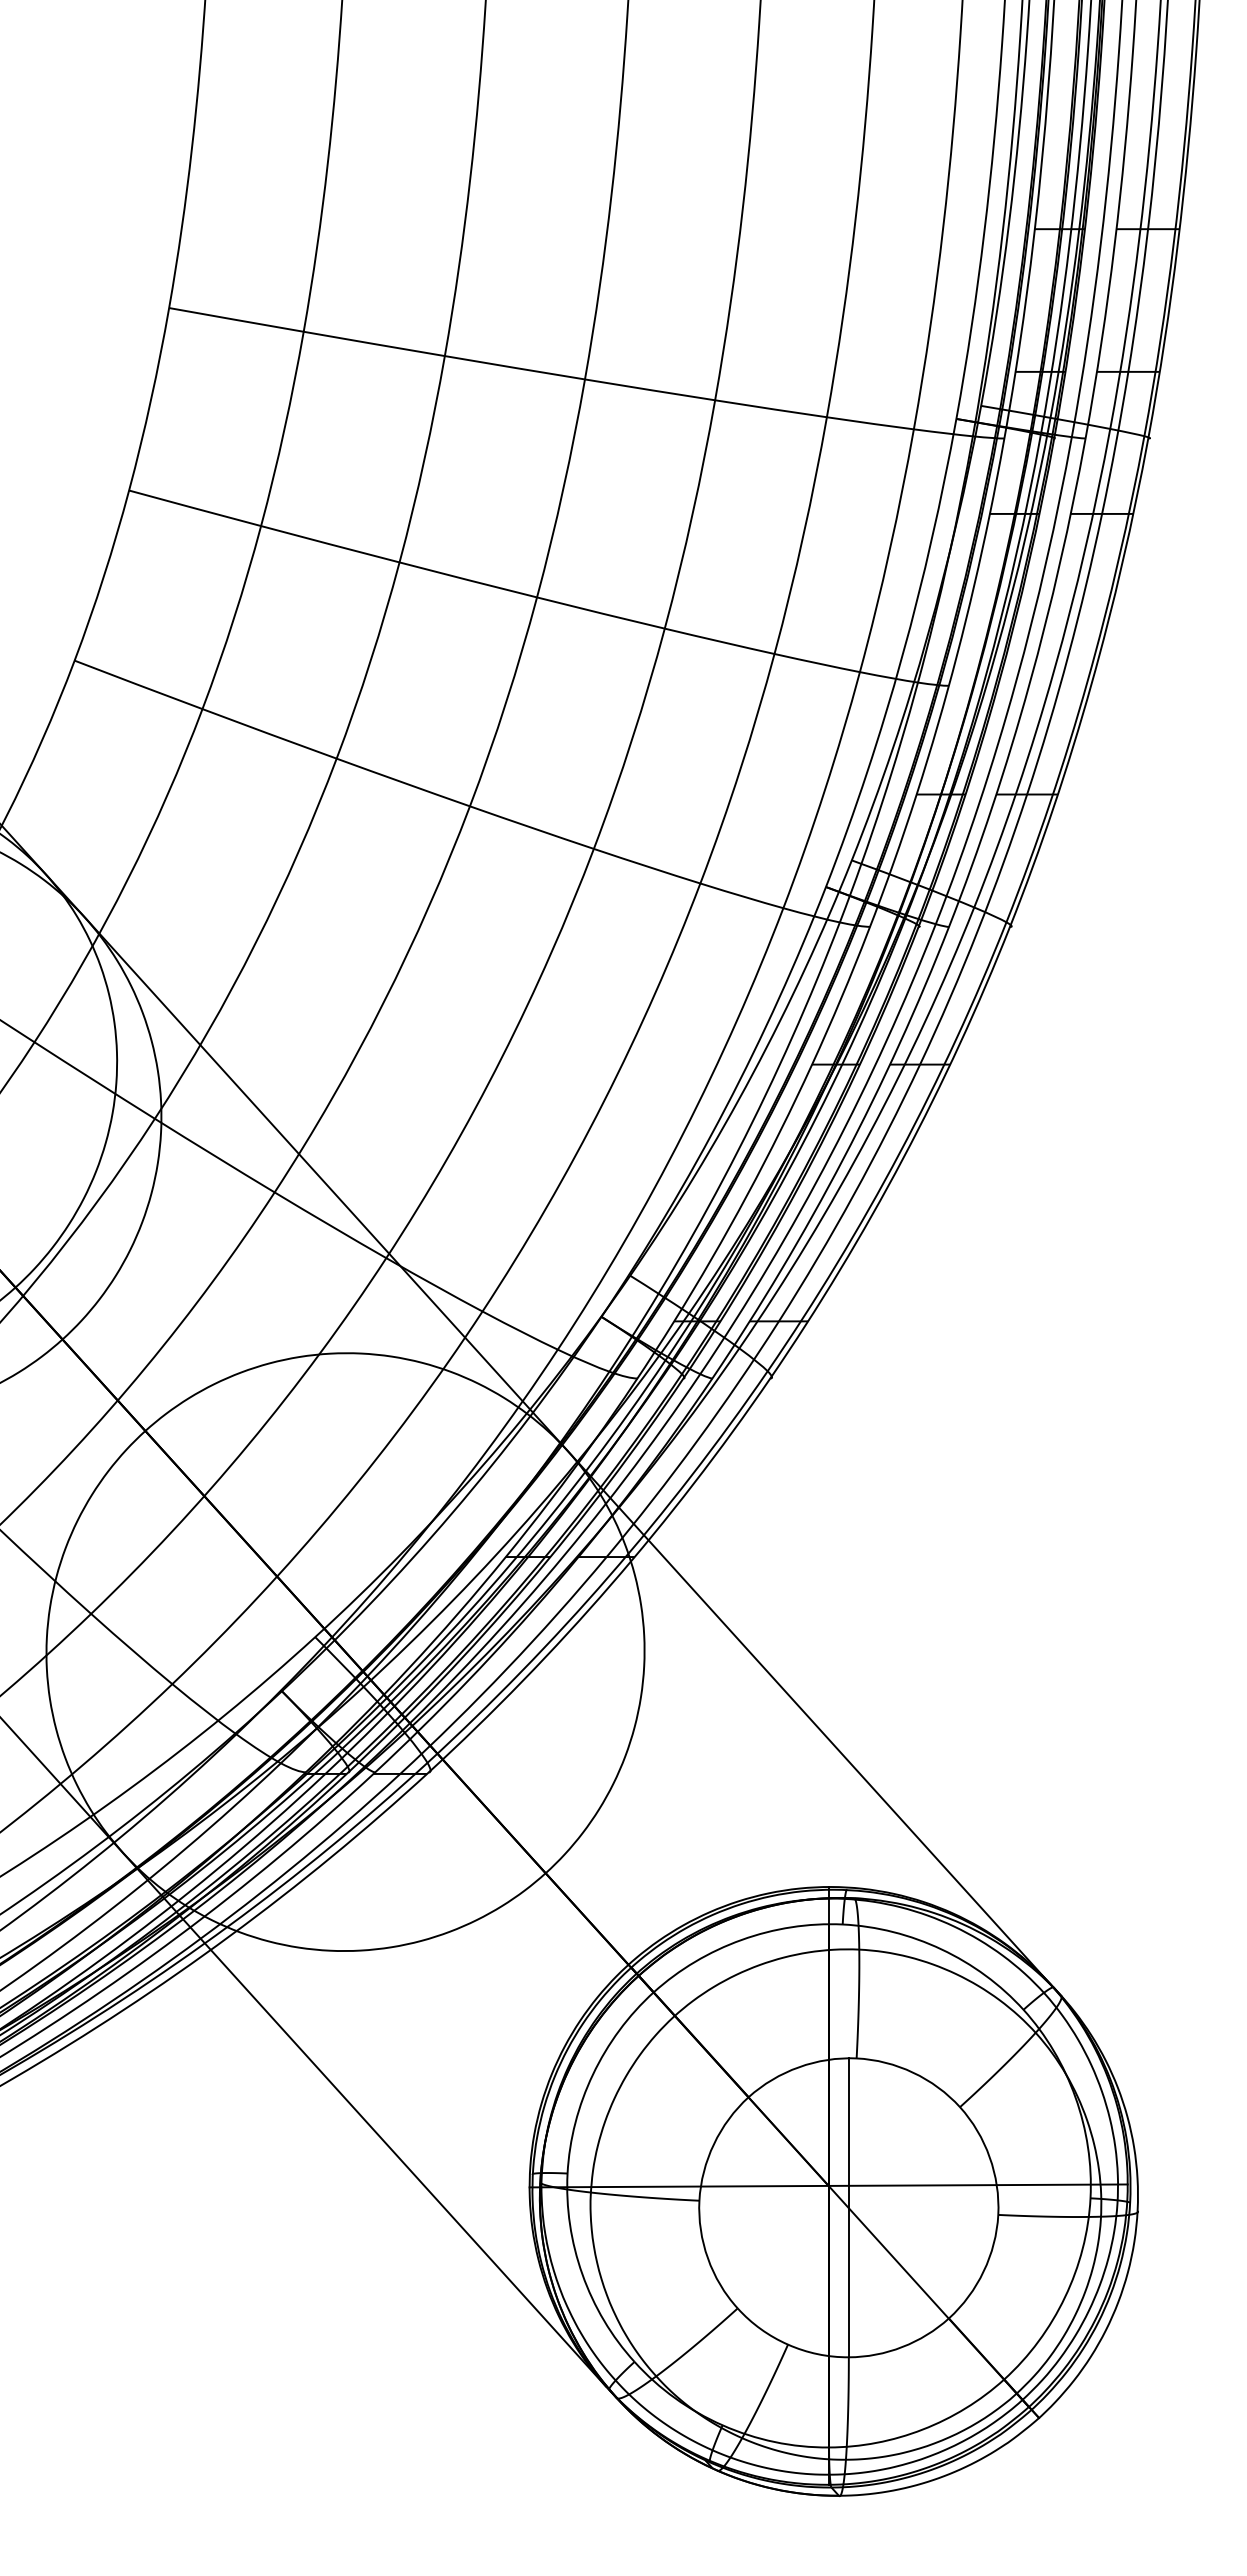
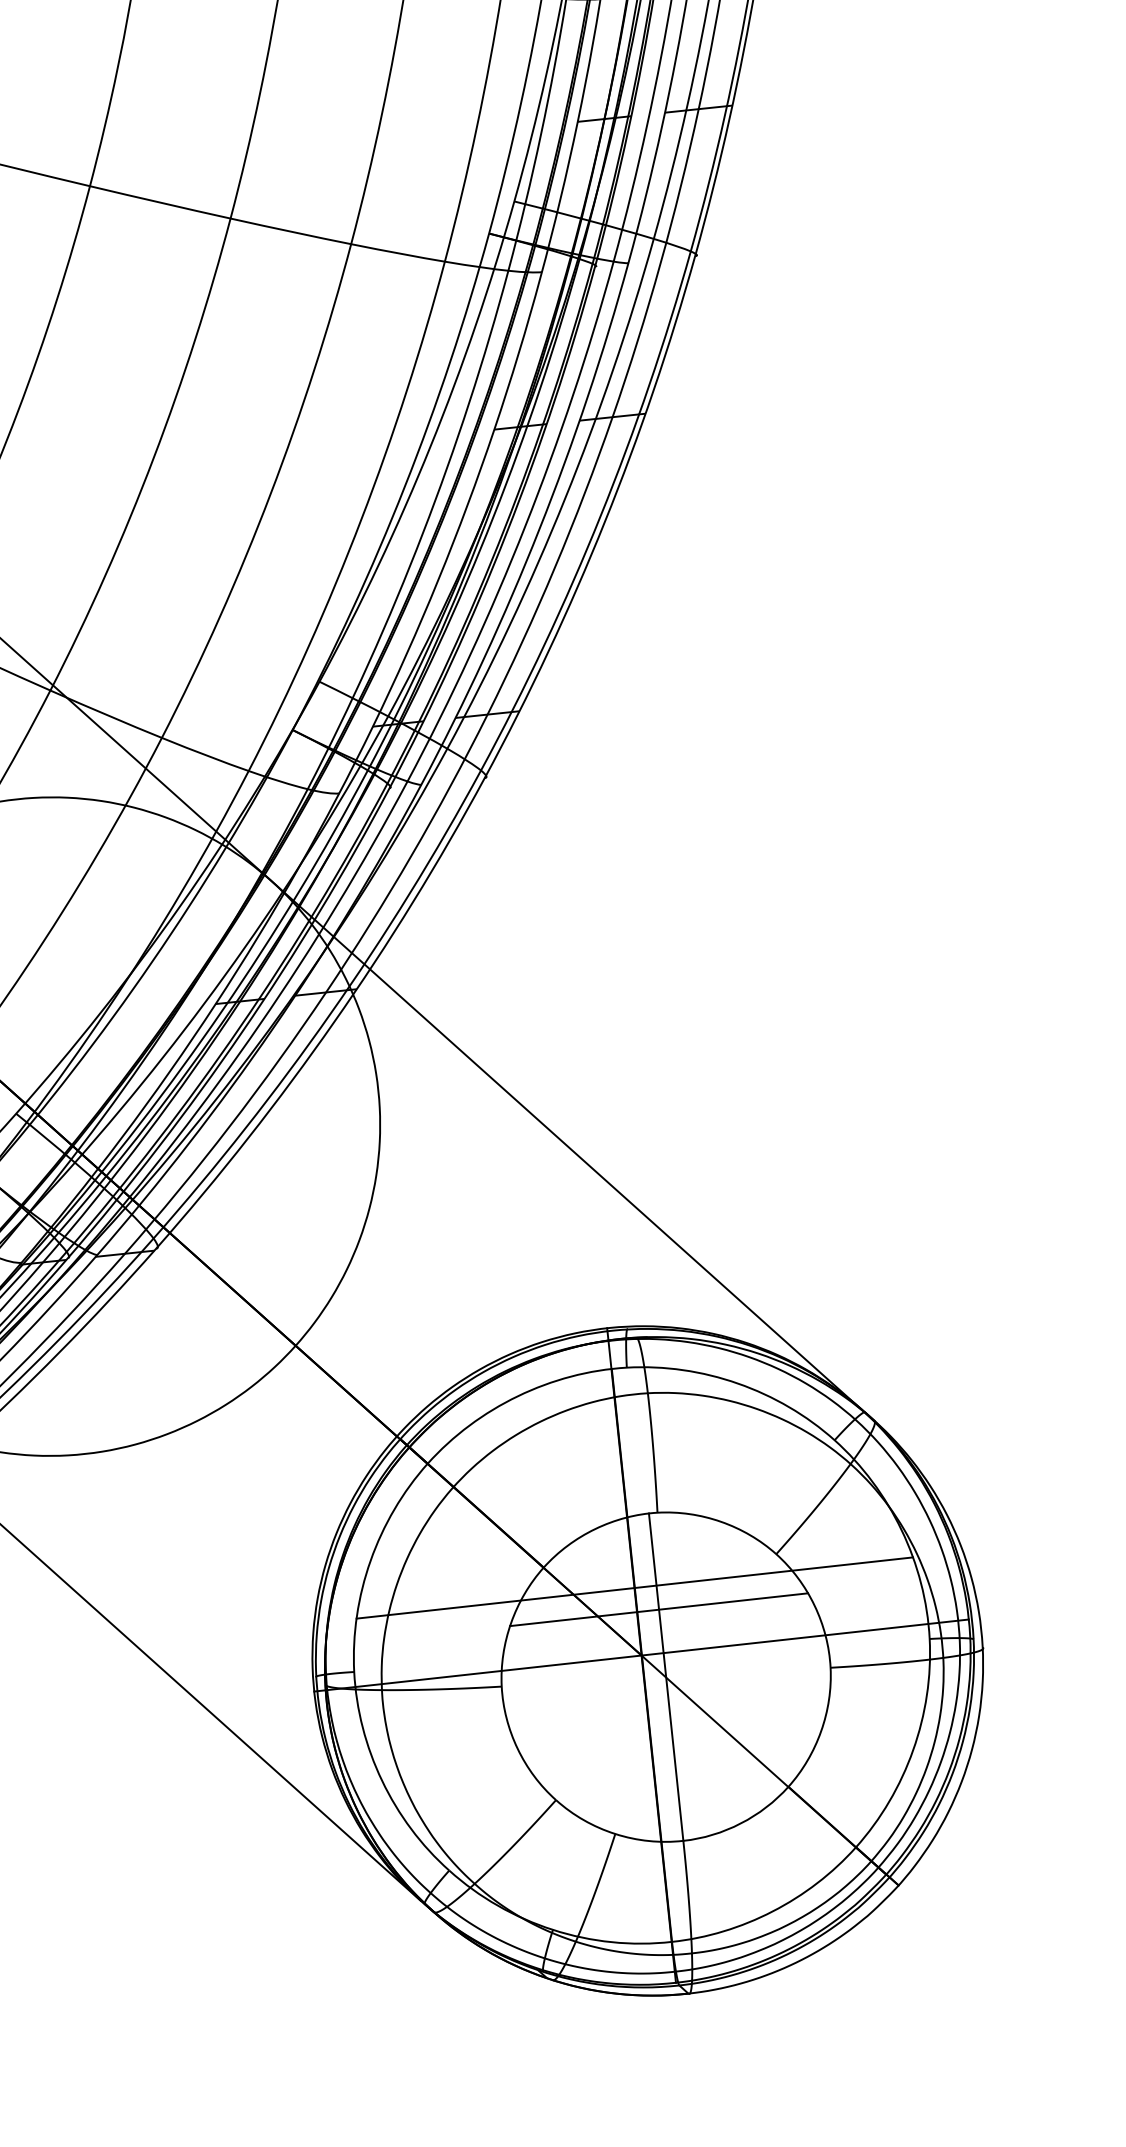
line: (828, 2124) -> (634, 1588), added
line: (848, 2145) -> (658, 1608), added

